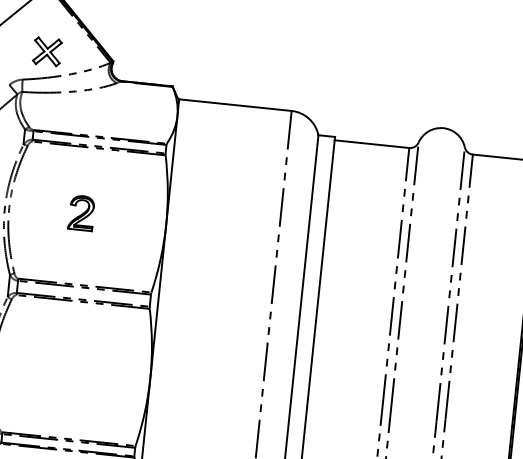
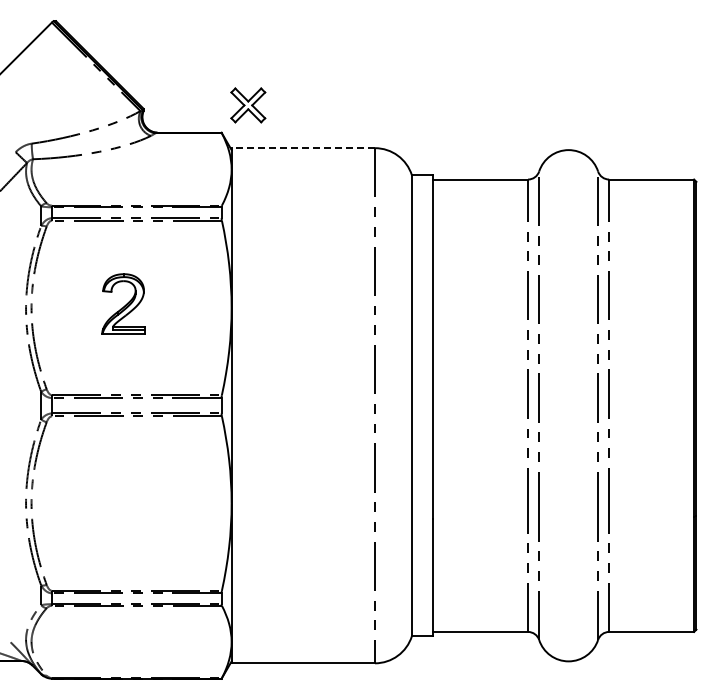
part: (47, 51) -> (248, 105), moved
line: (235, 105) -> (303, 148), solid -> dashed
part: (81, 213) -> (123, 304), size x1.4

